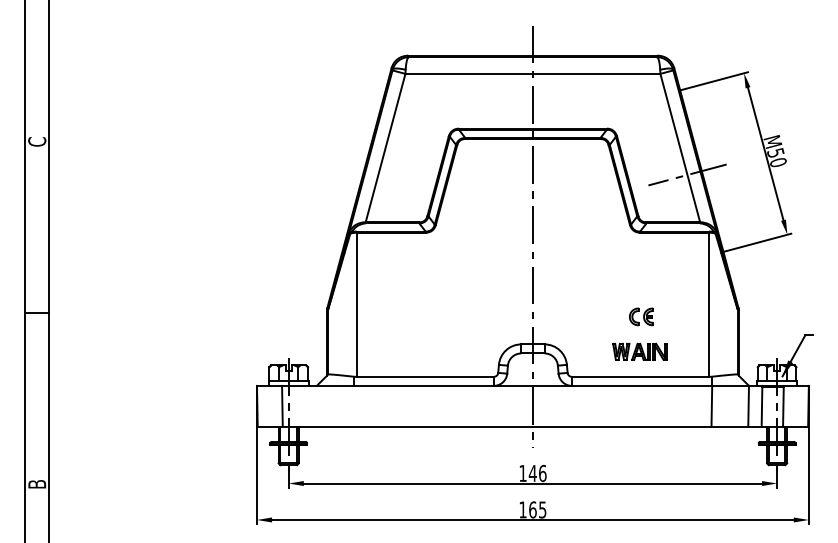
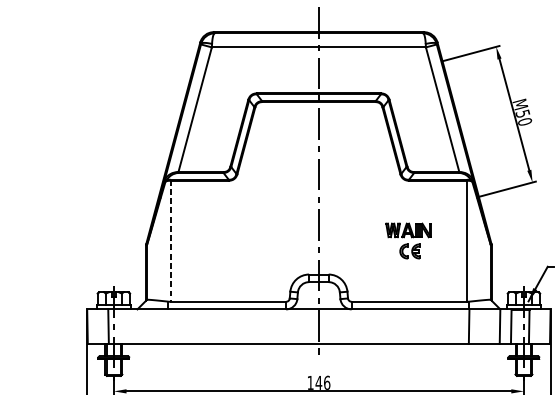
line: (687, 174) -> (448, 131), removed
line: (356, 304) -> (170, 241), solid -> dashed
part: (639, 351) -> (408, 230), moved

